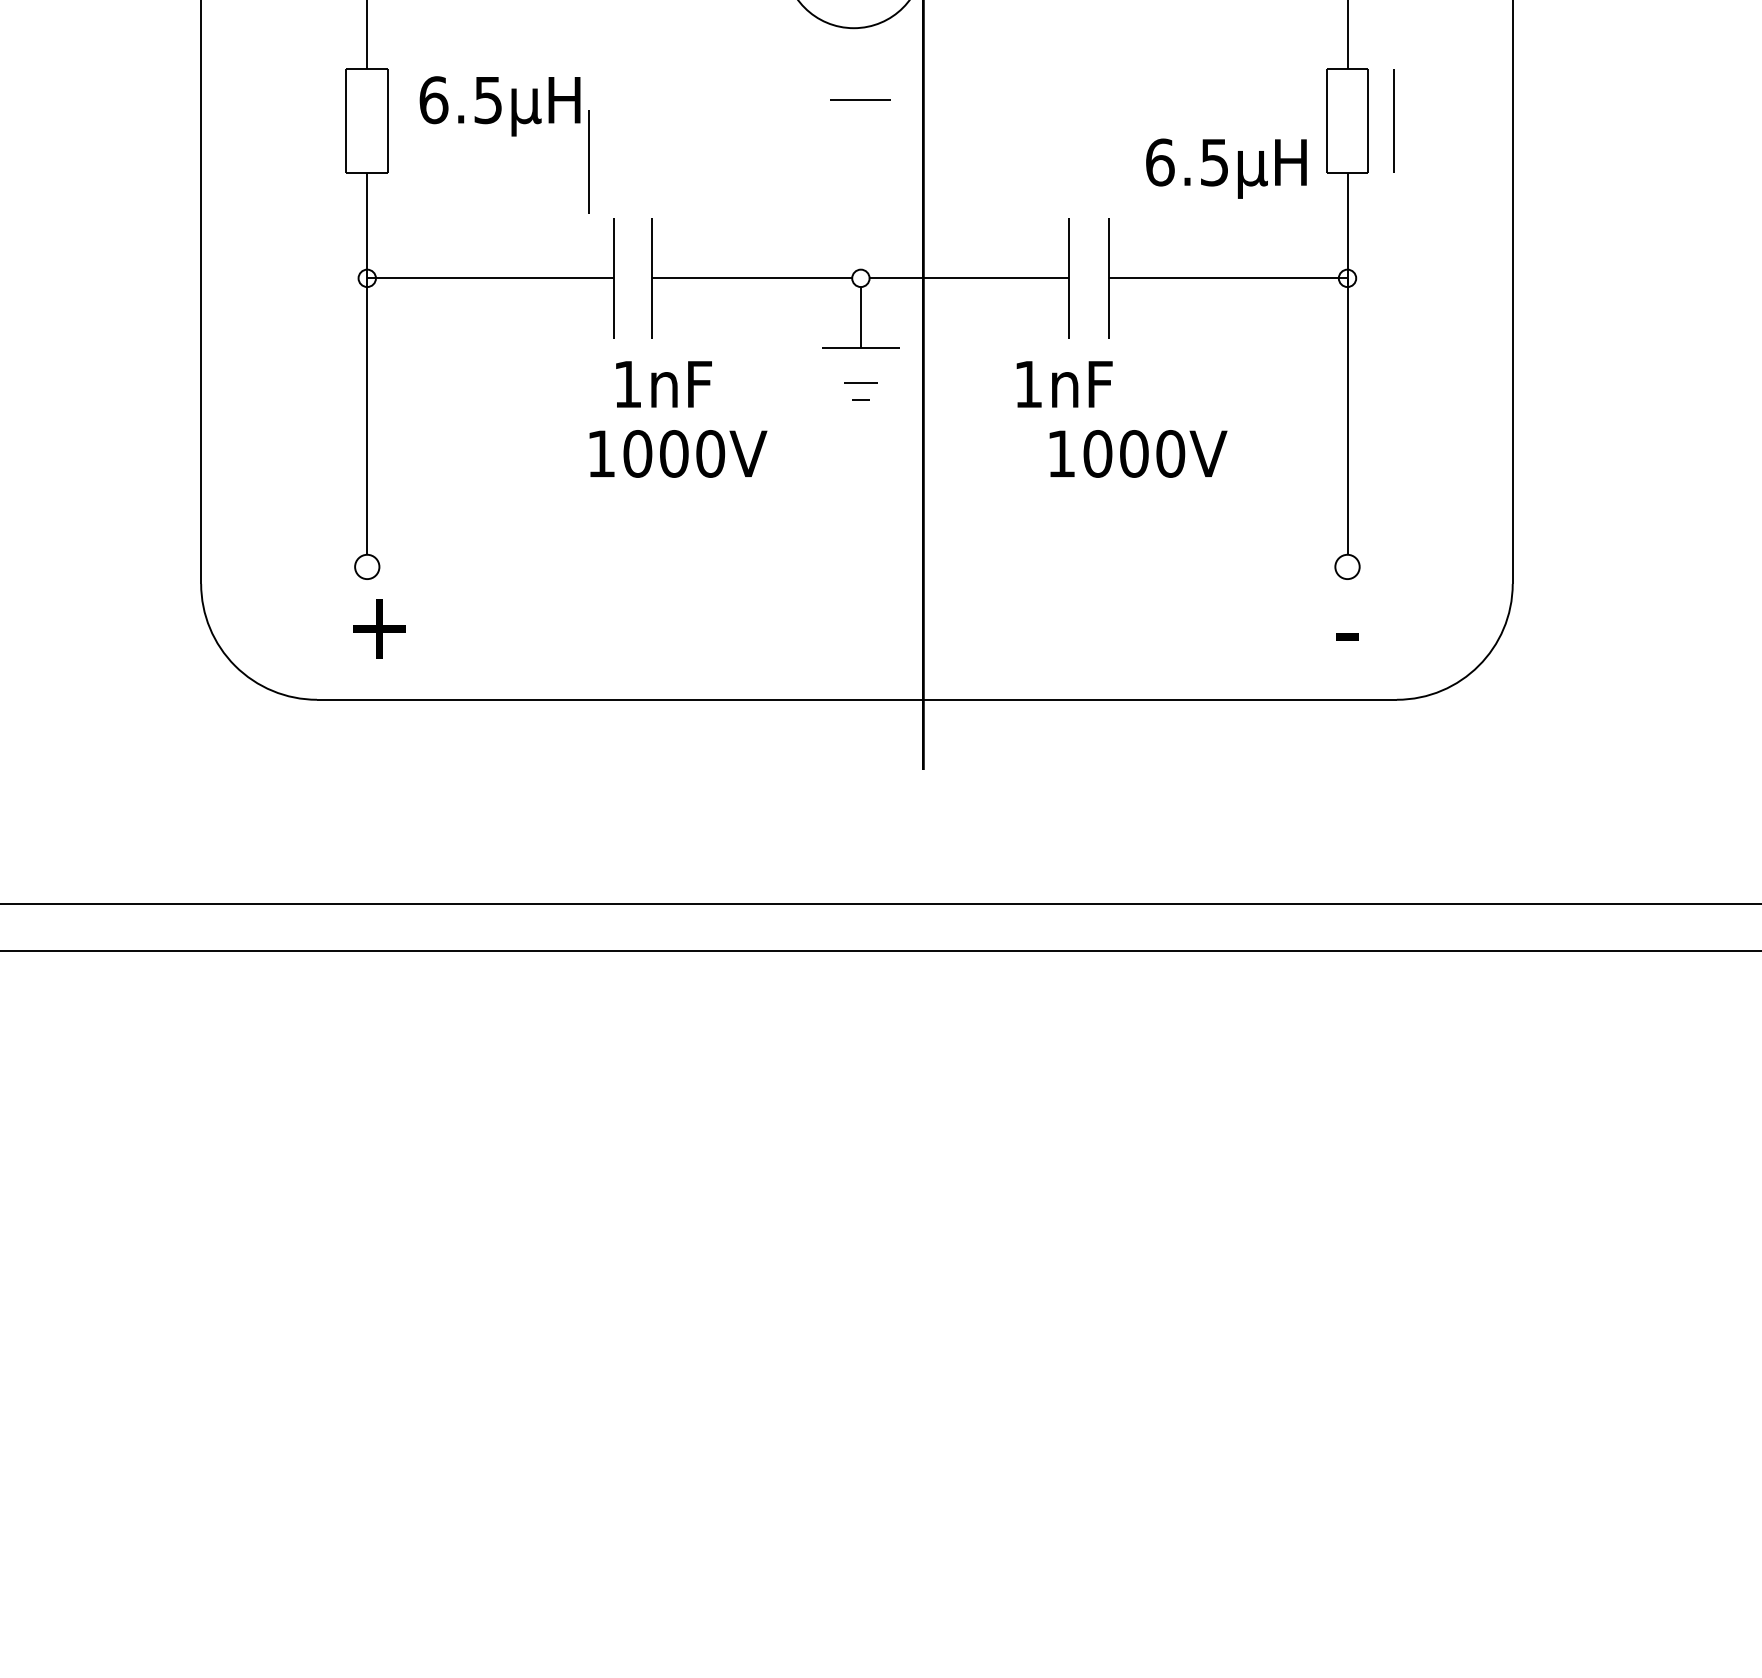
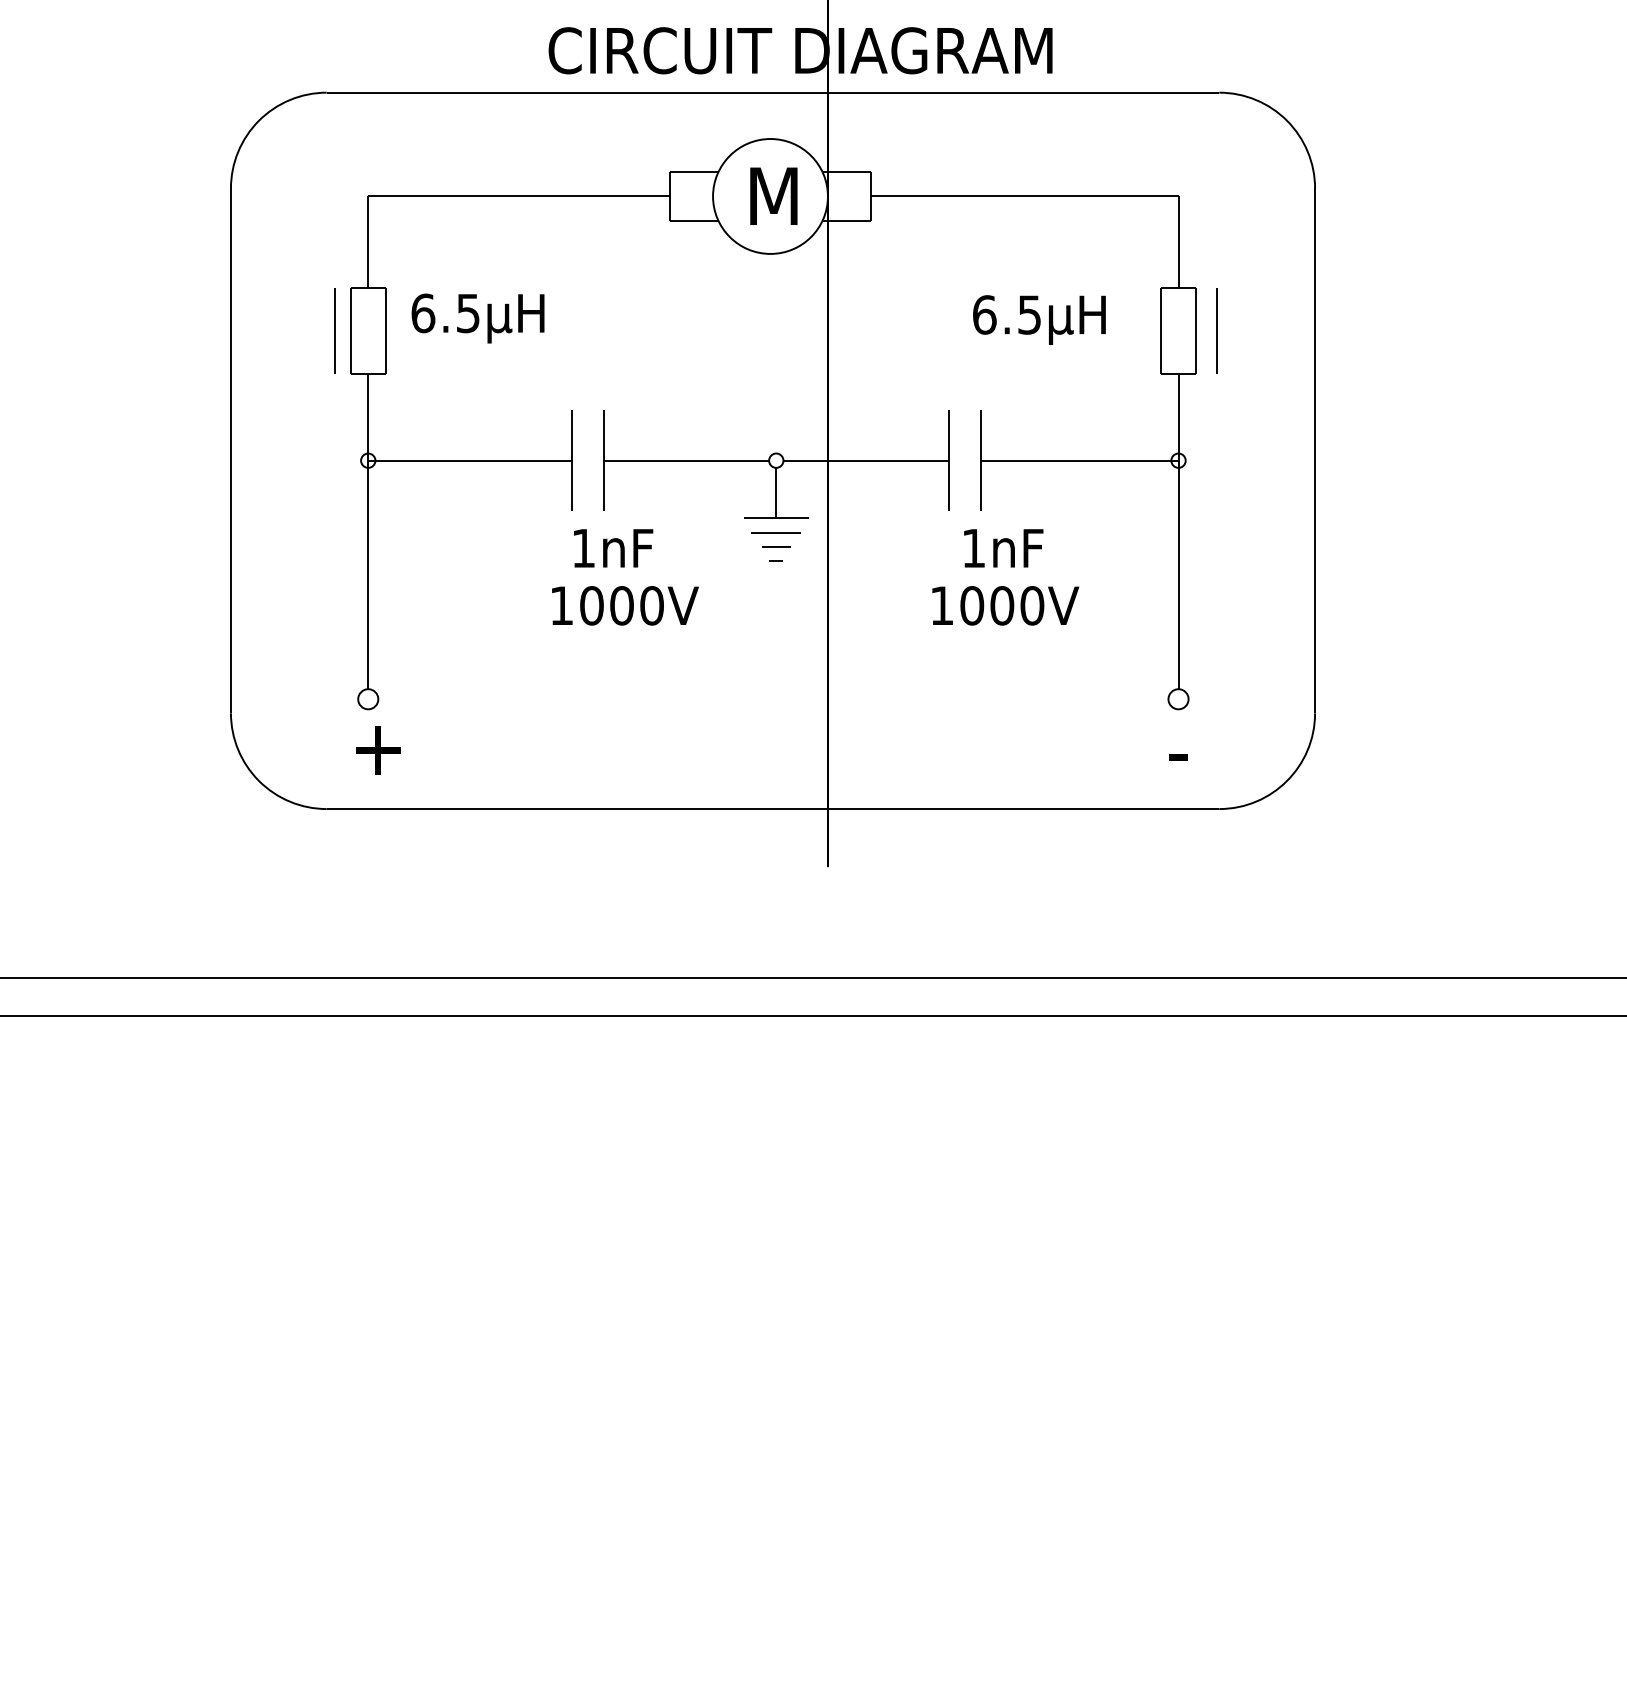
line: (859, 100) -> (775, 532), moved
line: (587, 161) -> (334, 330), moved
text: (1226, 168) -> (1039, 319), moved
text: (1064, 384) -> (1003, 548), moved

